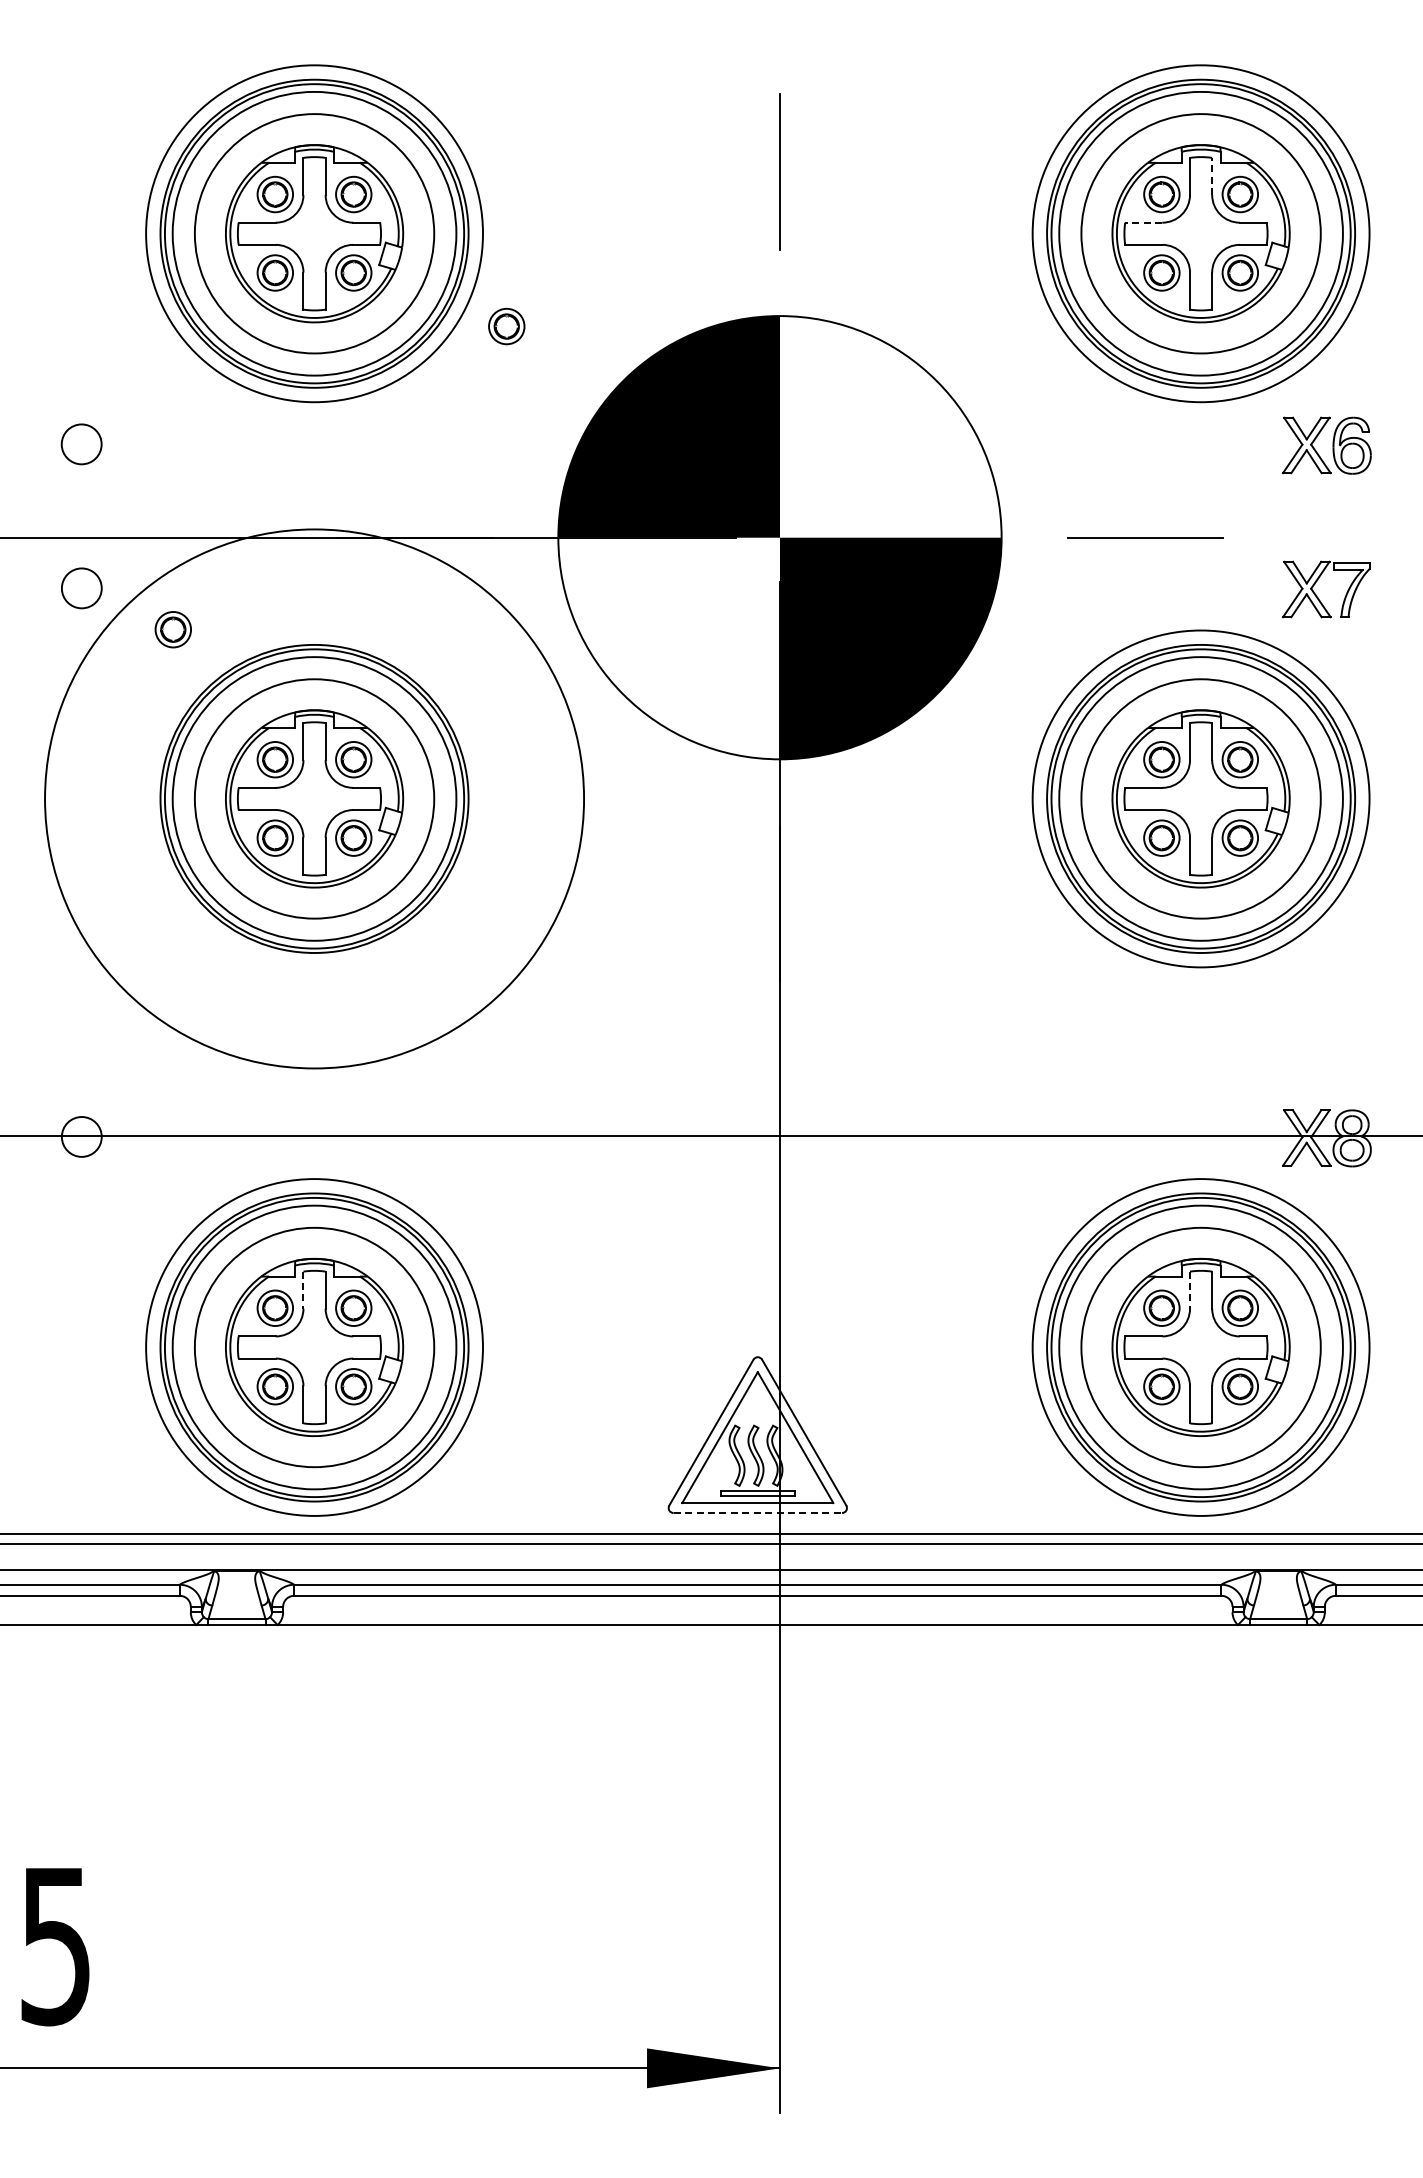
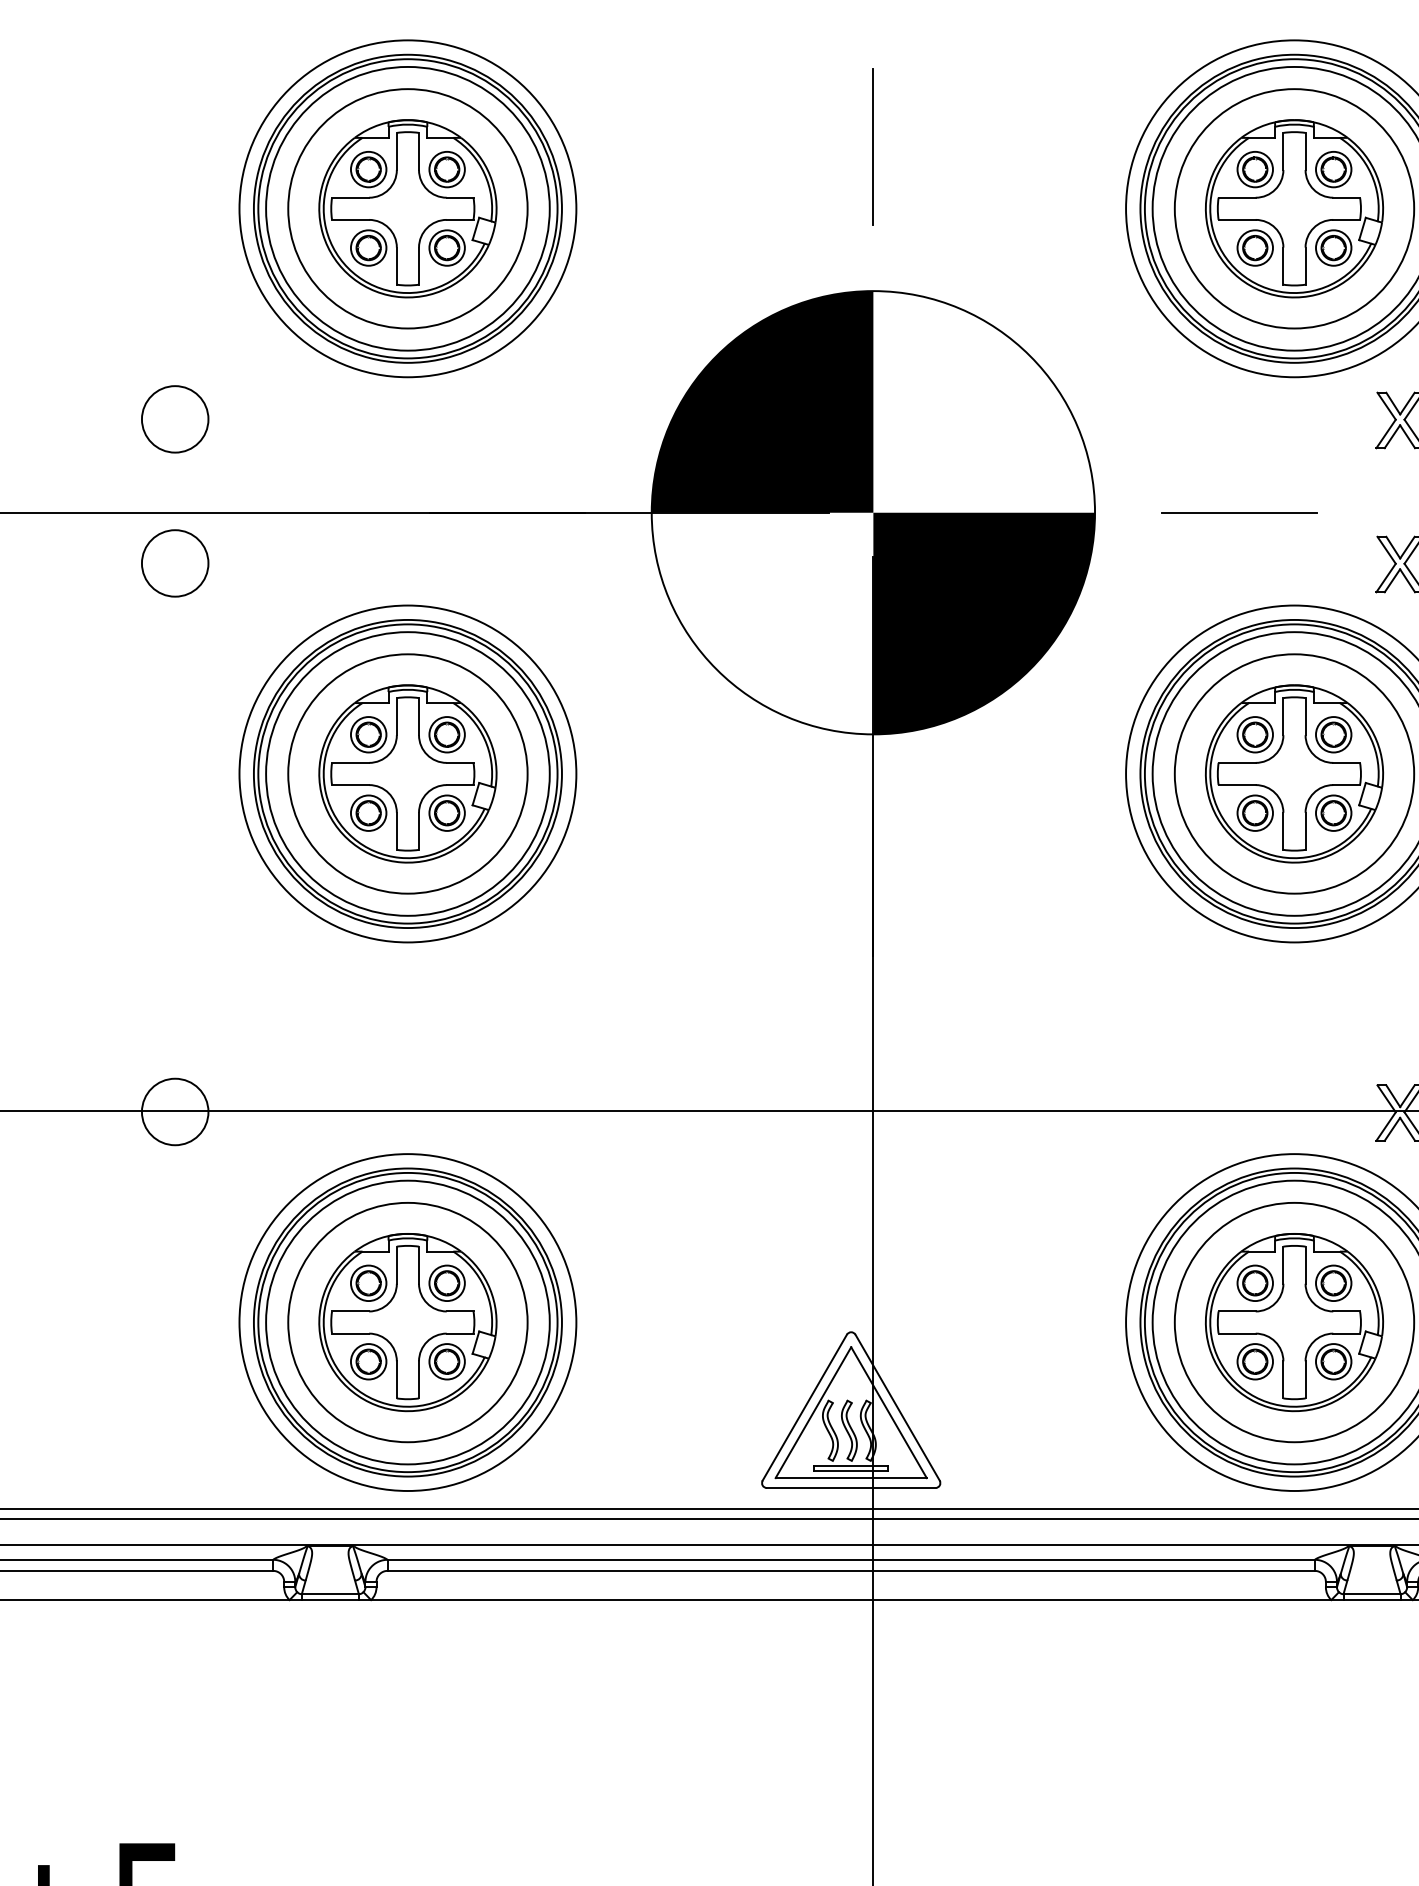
line: (1212, 176) -> (1305, 151), dashed -> solid
line: (1143, 222) -> (1236, 197), dashed -> solid
part: (506, 326) -> (599, 301), removed
circle: (81, 444) -> (174, 419), size x1.67
circle: (81, 588) -> (174, 563), size x1.67
part: (172, 629) -> (265, 604), removed
circle: (314, 798) -> (407, 773), size x0.62
circle: (81, 1136) -> (174, 1111), size x1.67
line: (303, 1290) -> (396, 1265), dashed -> solid
line: (1190, 1290) -> (1283, 1265), dashed -> solid
line: (758, 1513) -> (851, 1488), dashed -> solid

